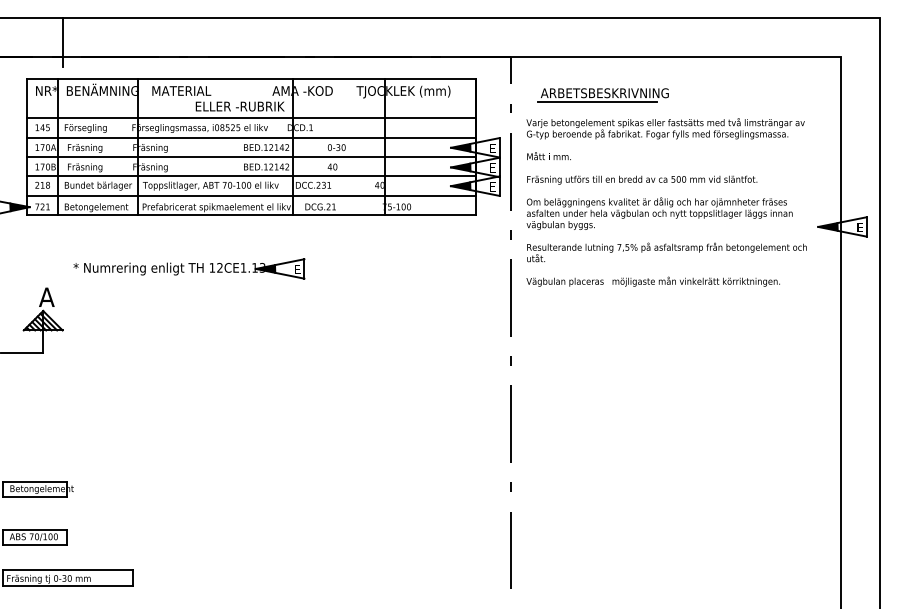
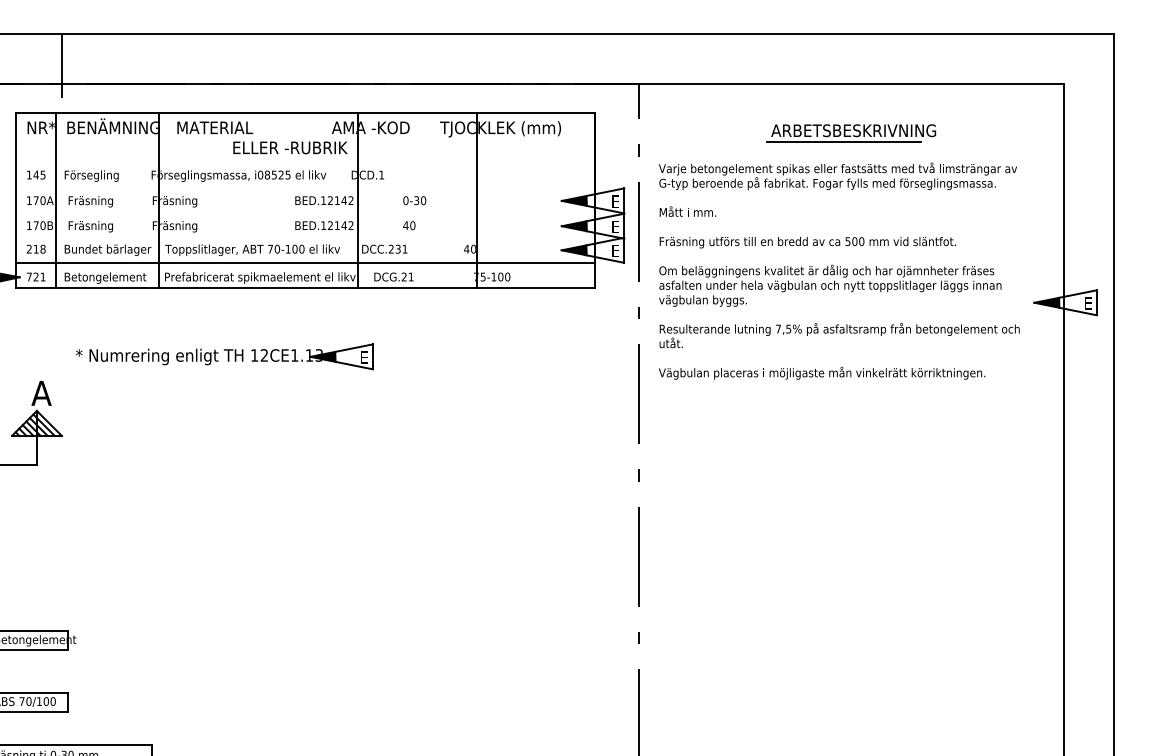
part: (602, 95) -> (850, 133), moved
line: (251, 118) -> (304, 163), removed
line: (251, 137) -> (304, 187), removed
line: (251, 156) -> (304, 212), removed
line: (251, 176) -> (304, 237), removed

